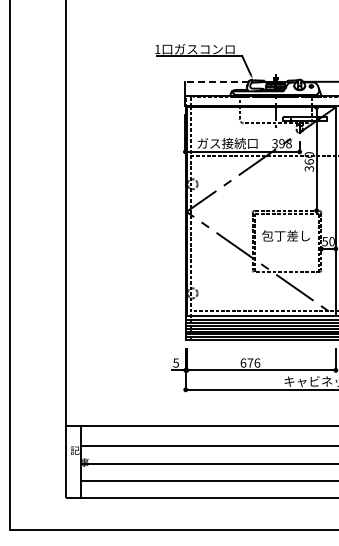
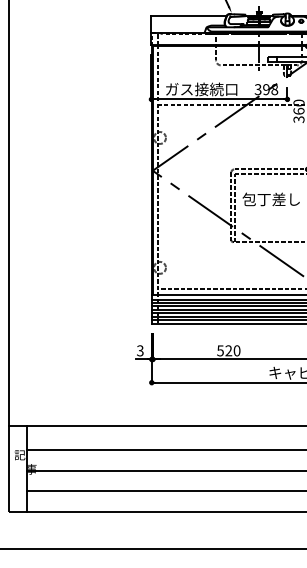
line: (217, 81) -> (189, 15), dashed -> solid
text: (175, 362) -> (139, 350), 5 -> 3
text: (250, 362) -> (228, 350), 676 -> 520

